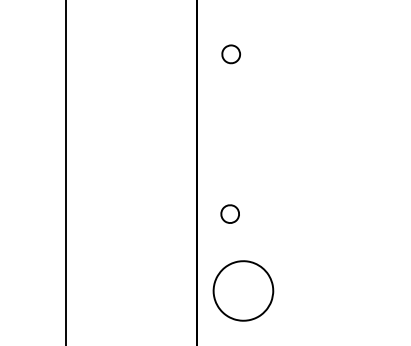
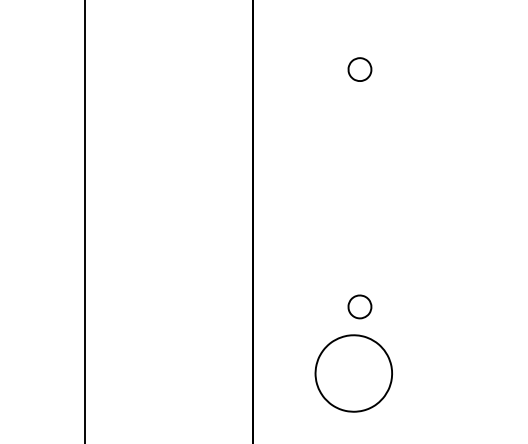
part: (230, 54) -> (359, 69), moved
part: (229, 213) -> (359, 306), moved
part: (243, 290) -> (353, 372), moved

